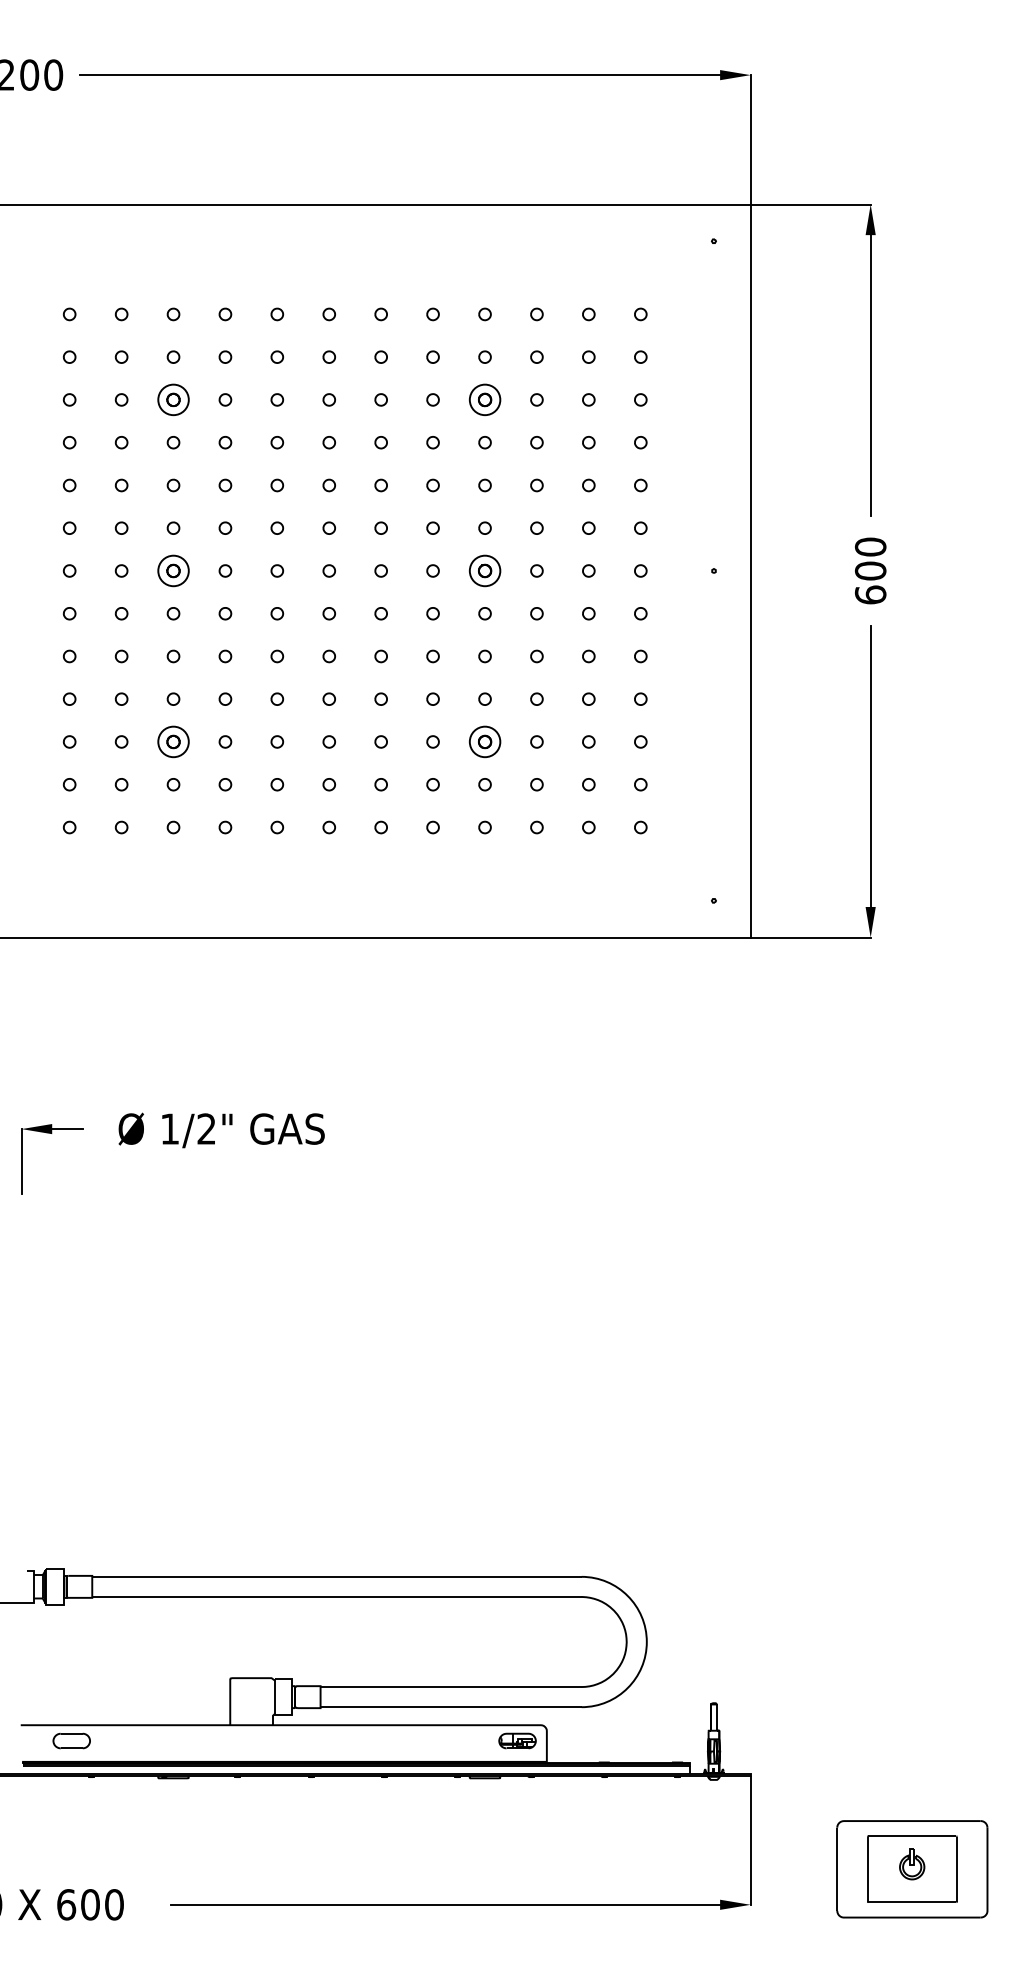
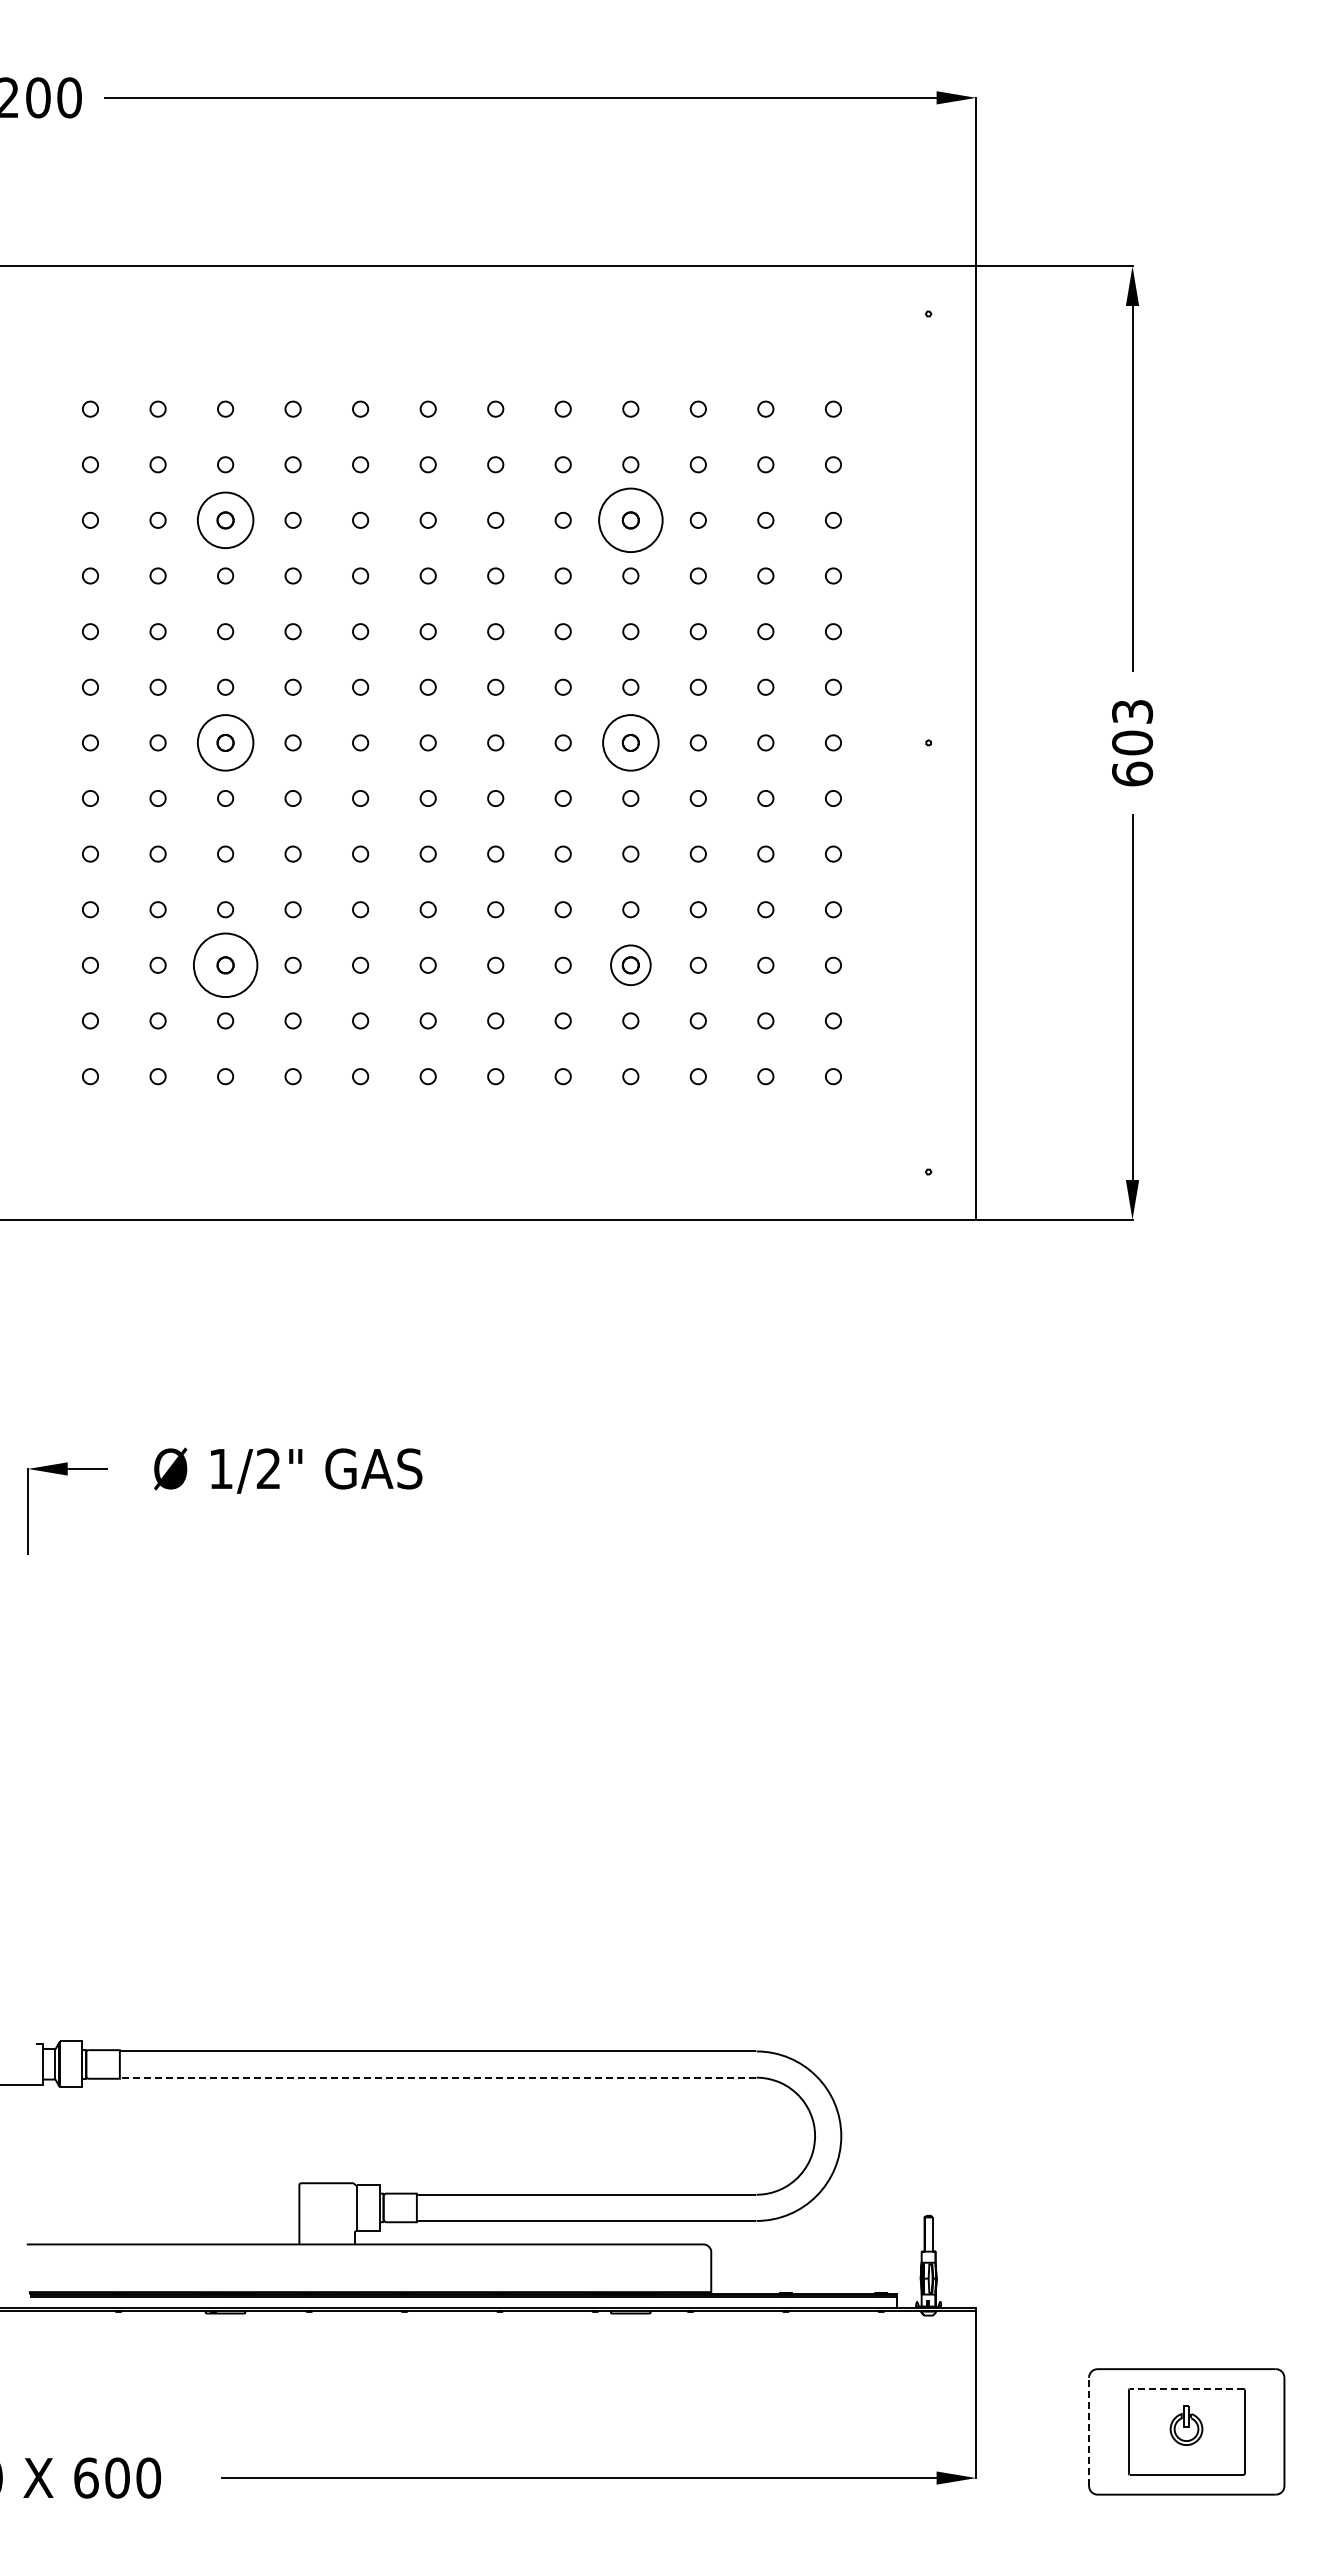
circle: (173, 400) -> (225, 520), size x1.4
circle: (484, 400) -> (630, 520), size x1.6
text: (870, 546) -> (1132, 711), 600 -> 603
circle: (173, 570) -> (225, 742), size x1.4
circle: (484, 570) -> (630, 742), size x1.4
circle: (173, 742) -> (225, 965), size x1.6
line: (336, 1596) -> (437, 2077), solid -> dashed
part: (71, 1740) -> (92, 2264), removed
part: (517, 1740) -> (672, 2264), removed
line: (912, 1836) -> (1186, 2389), solid -> dashed
line: (836, 1869) -> (1088, 2431), solid -> dashed

